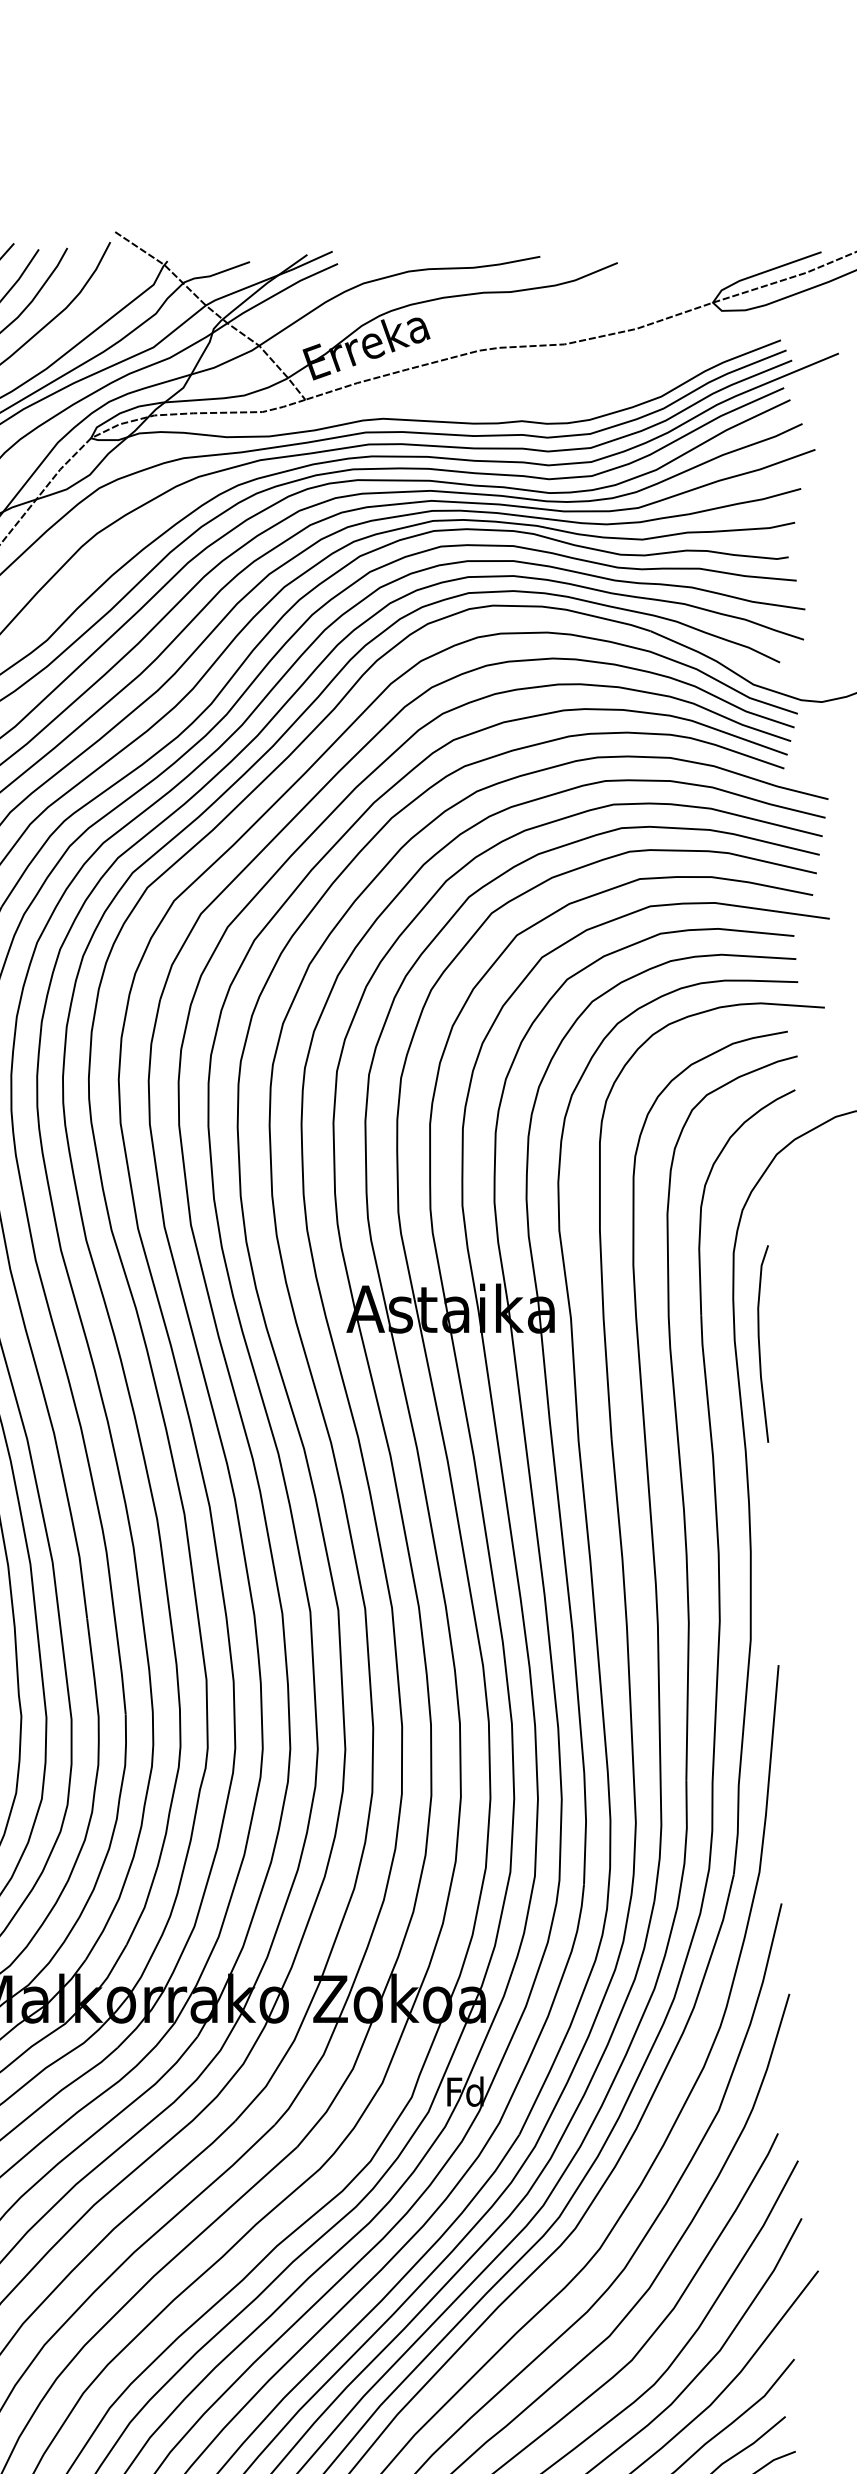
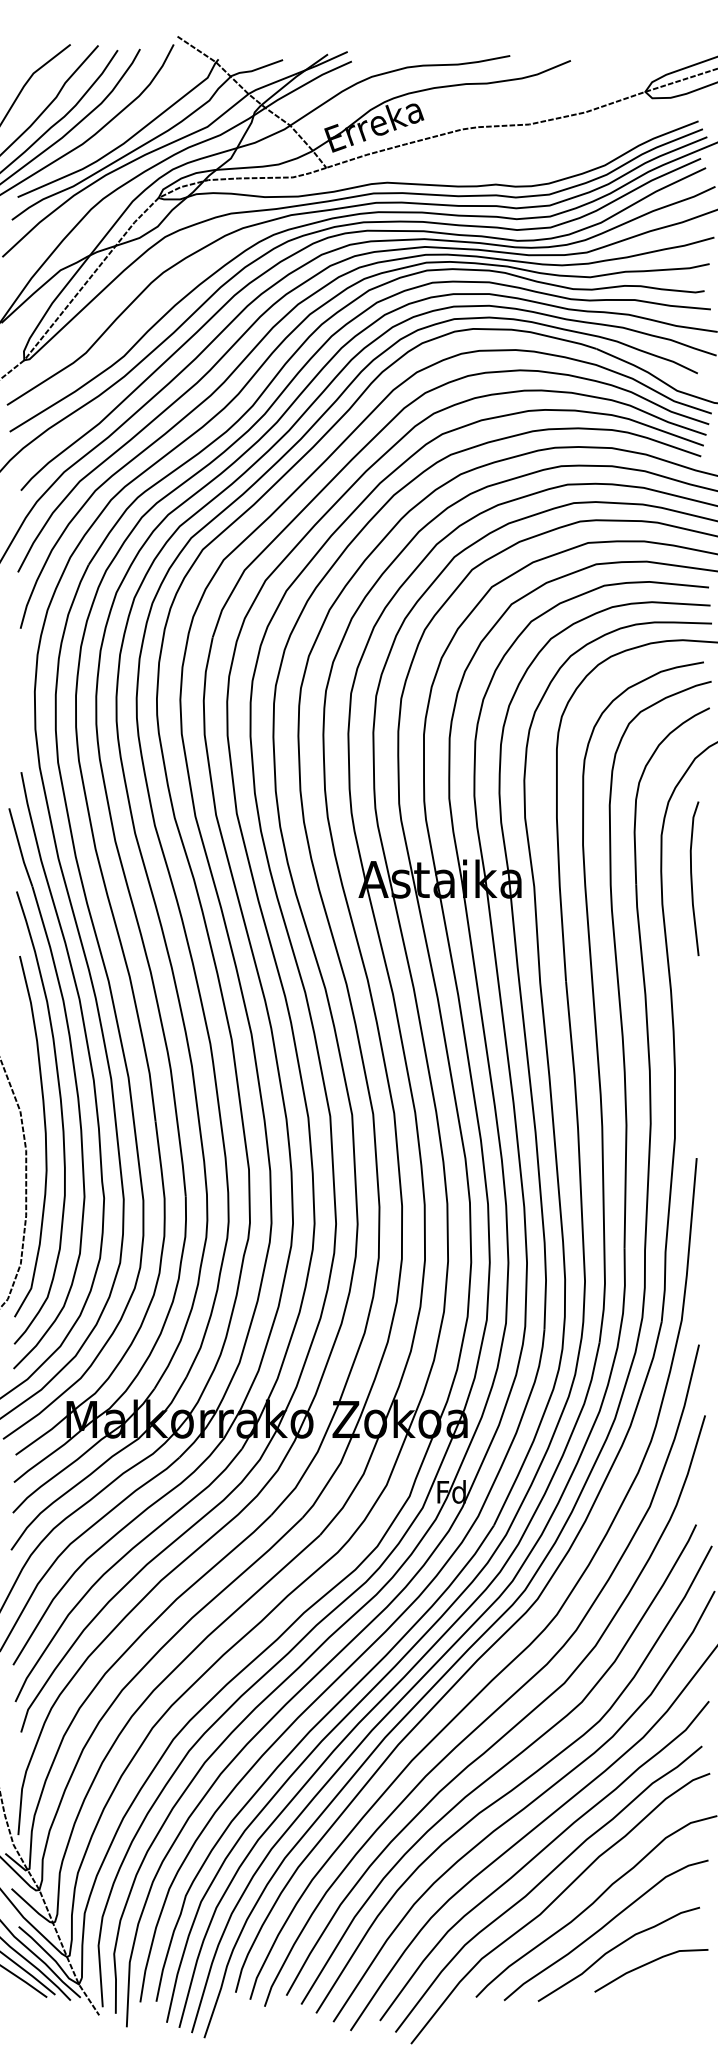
curve: (760, 1343) -> (692, 878), moved

